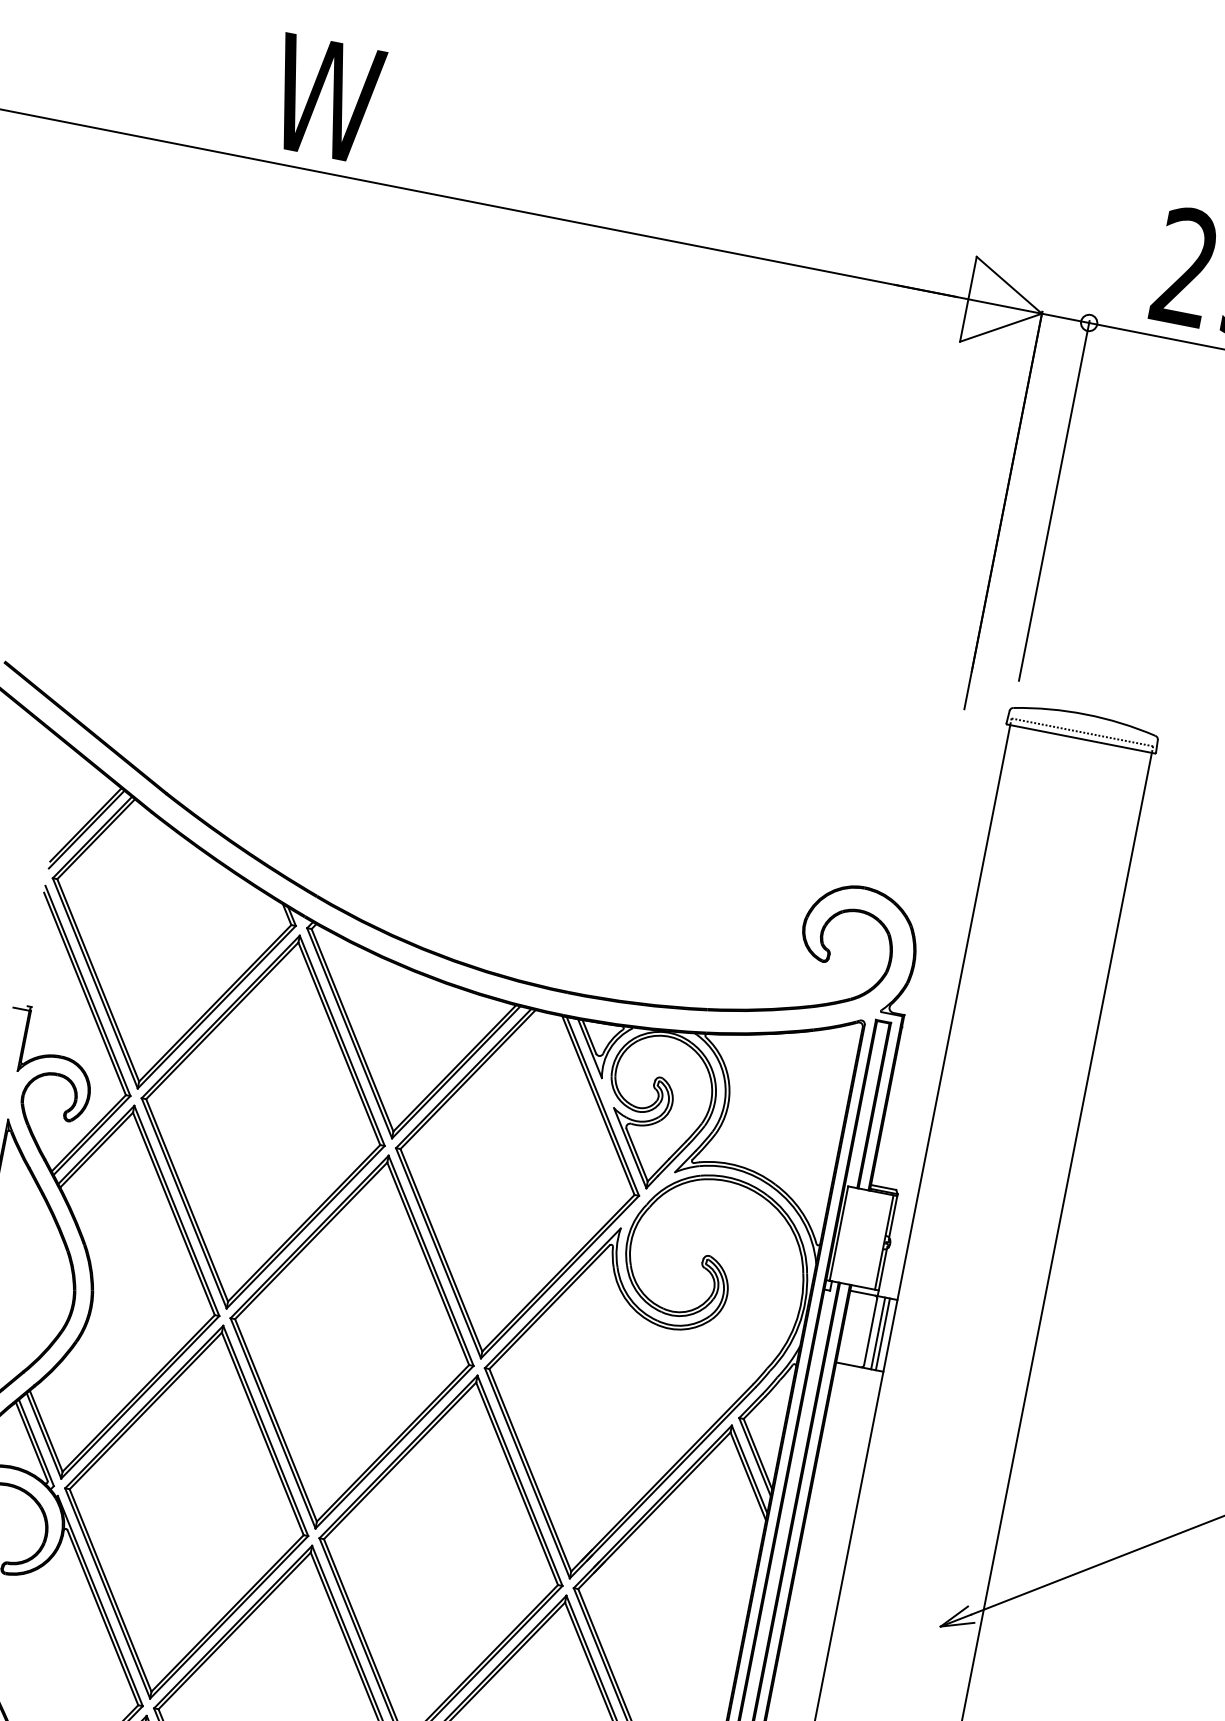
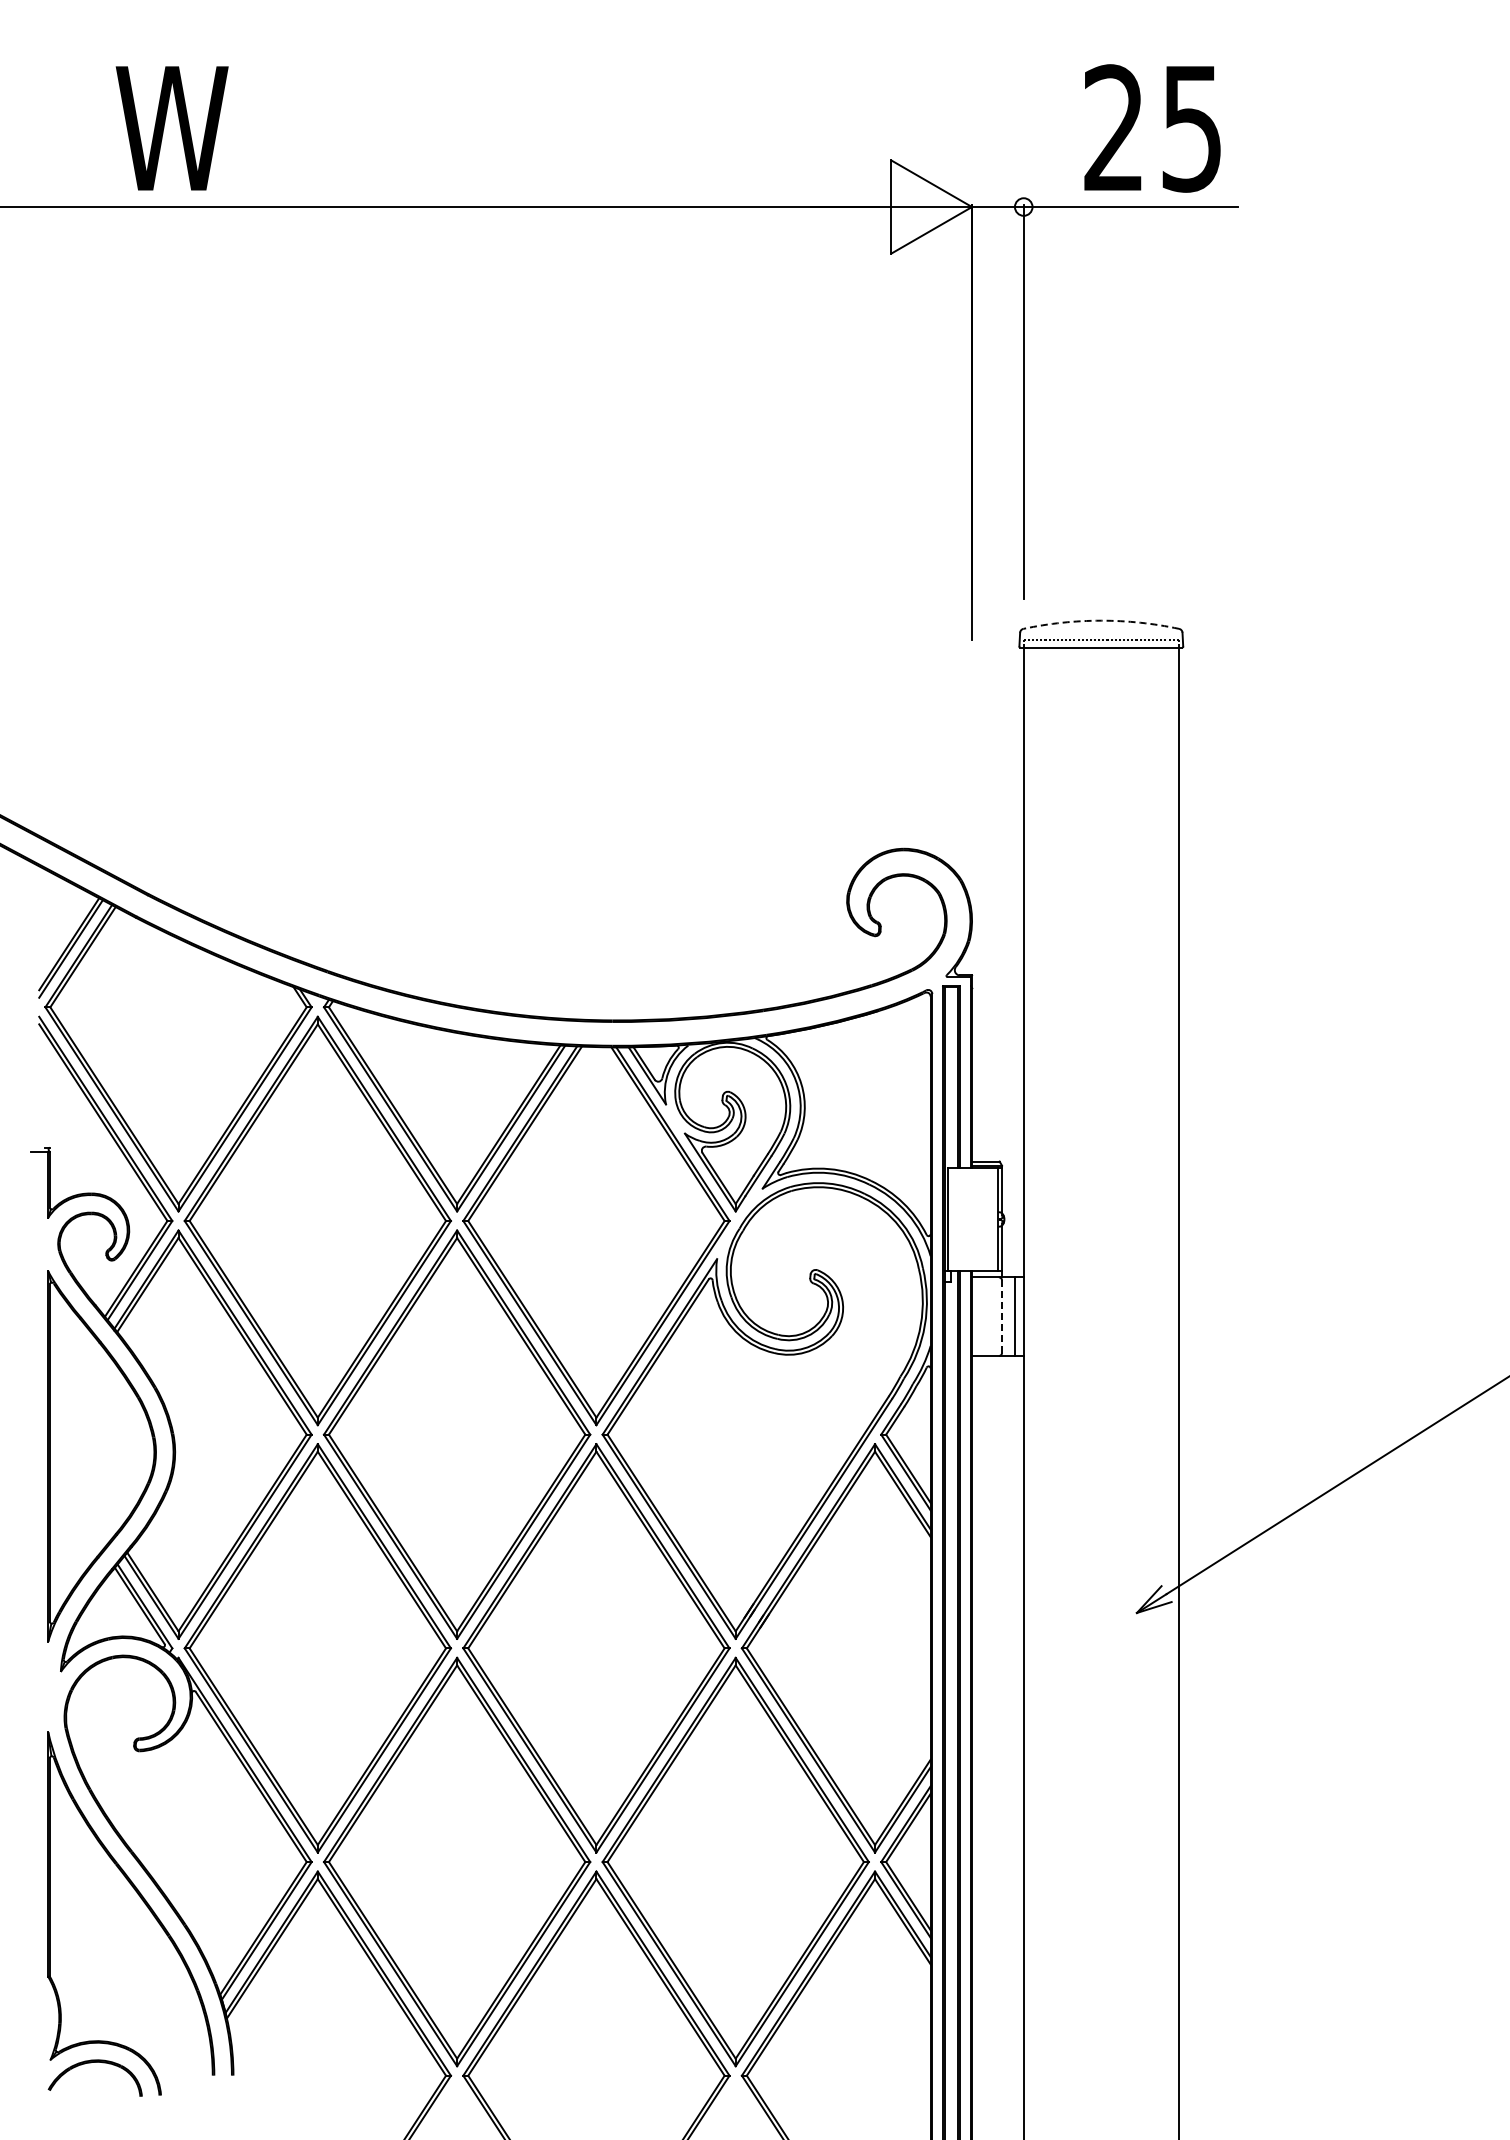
arc: (1086, 714) -> (1101, 620), solid -> dashed
line: (871, 1331) -> (1002, 1316), solid -> dashed
line: (878, 1333) -> (1010, 1316), removed

